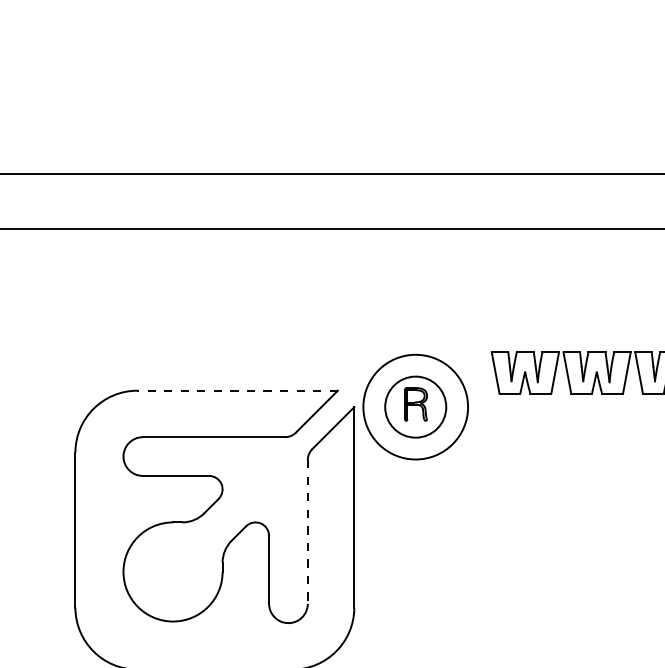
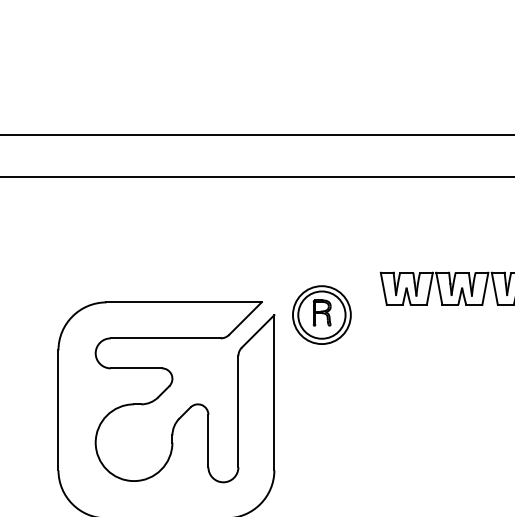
line: (237, 390) -> (183, 302), dashed -> solid
circle: (415, 406) -> (321, 314), size x0.71
line: (307, 531) -> (238, 411), dashed -> solid

